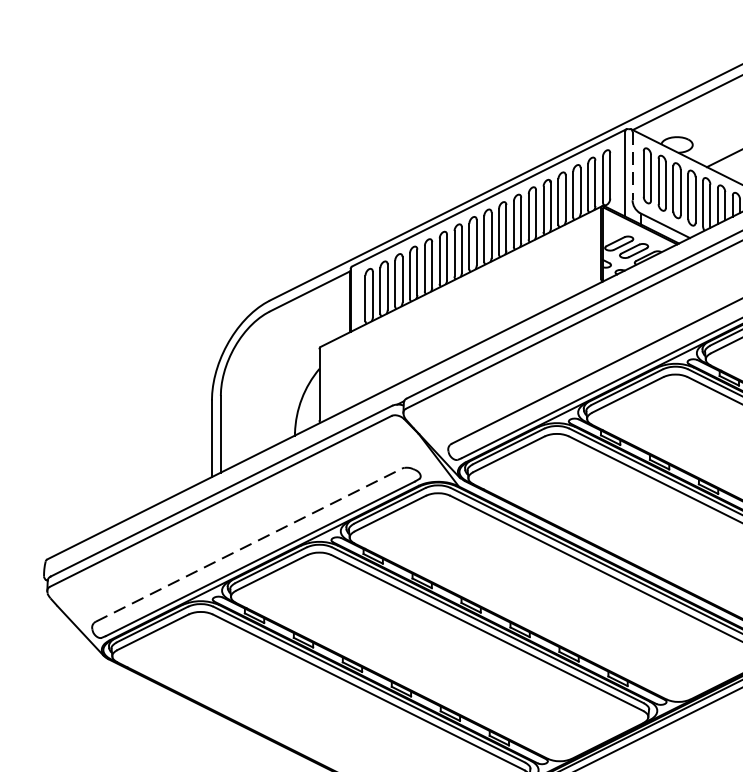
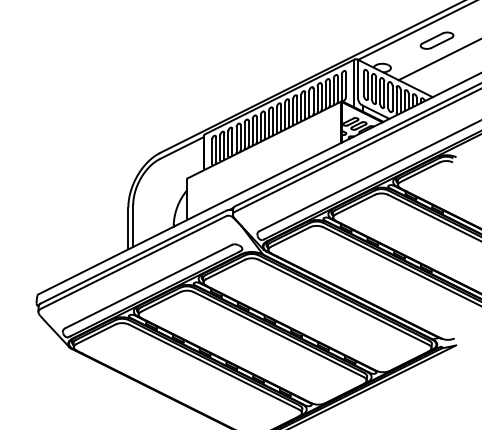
line: (633, 165) -> (358, 79), dashed -> solid
line: (248, 544) -> (148, 286), dashed -> solid

